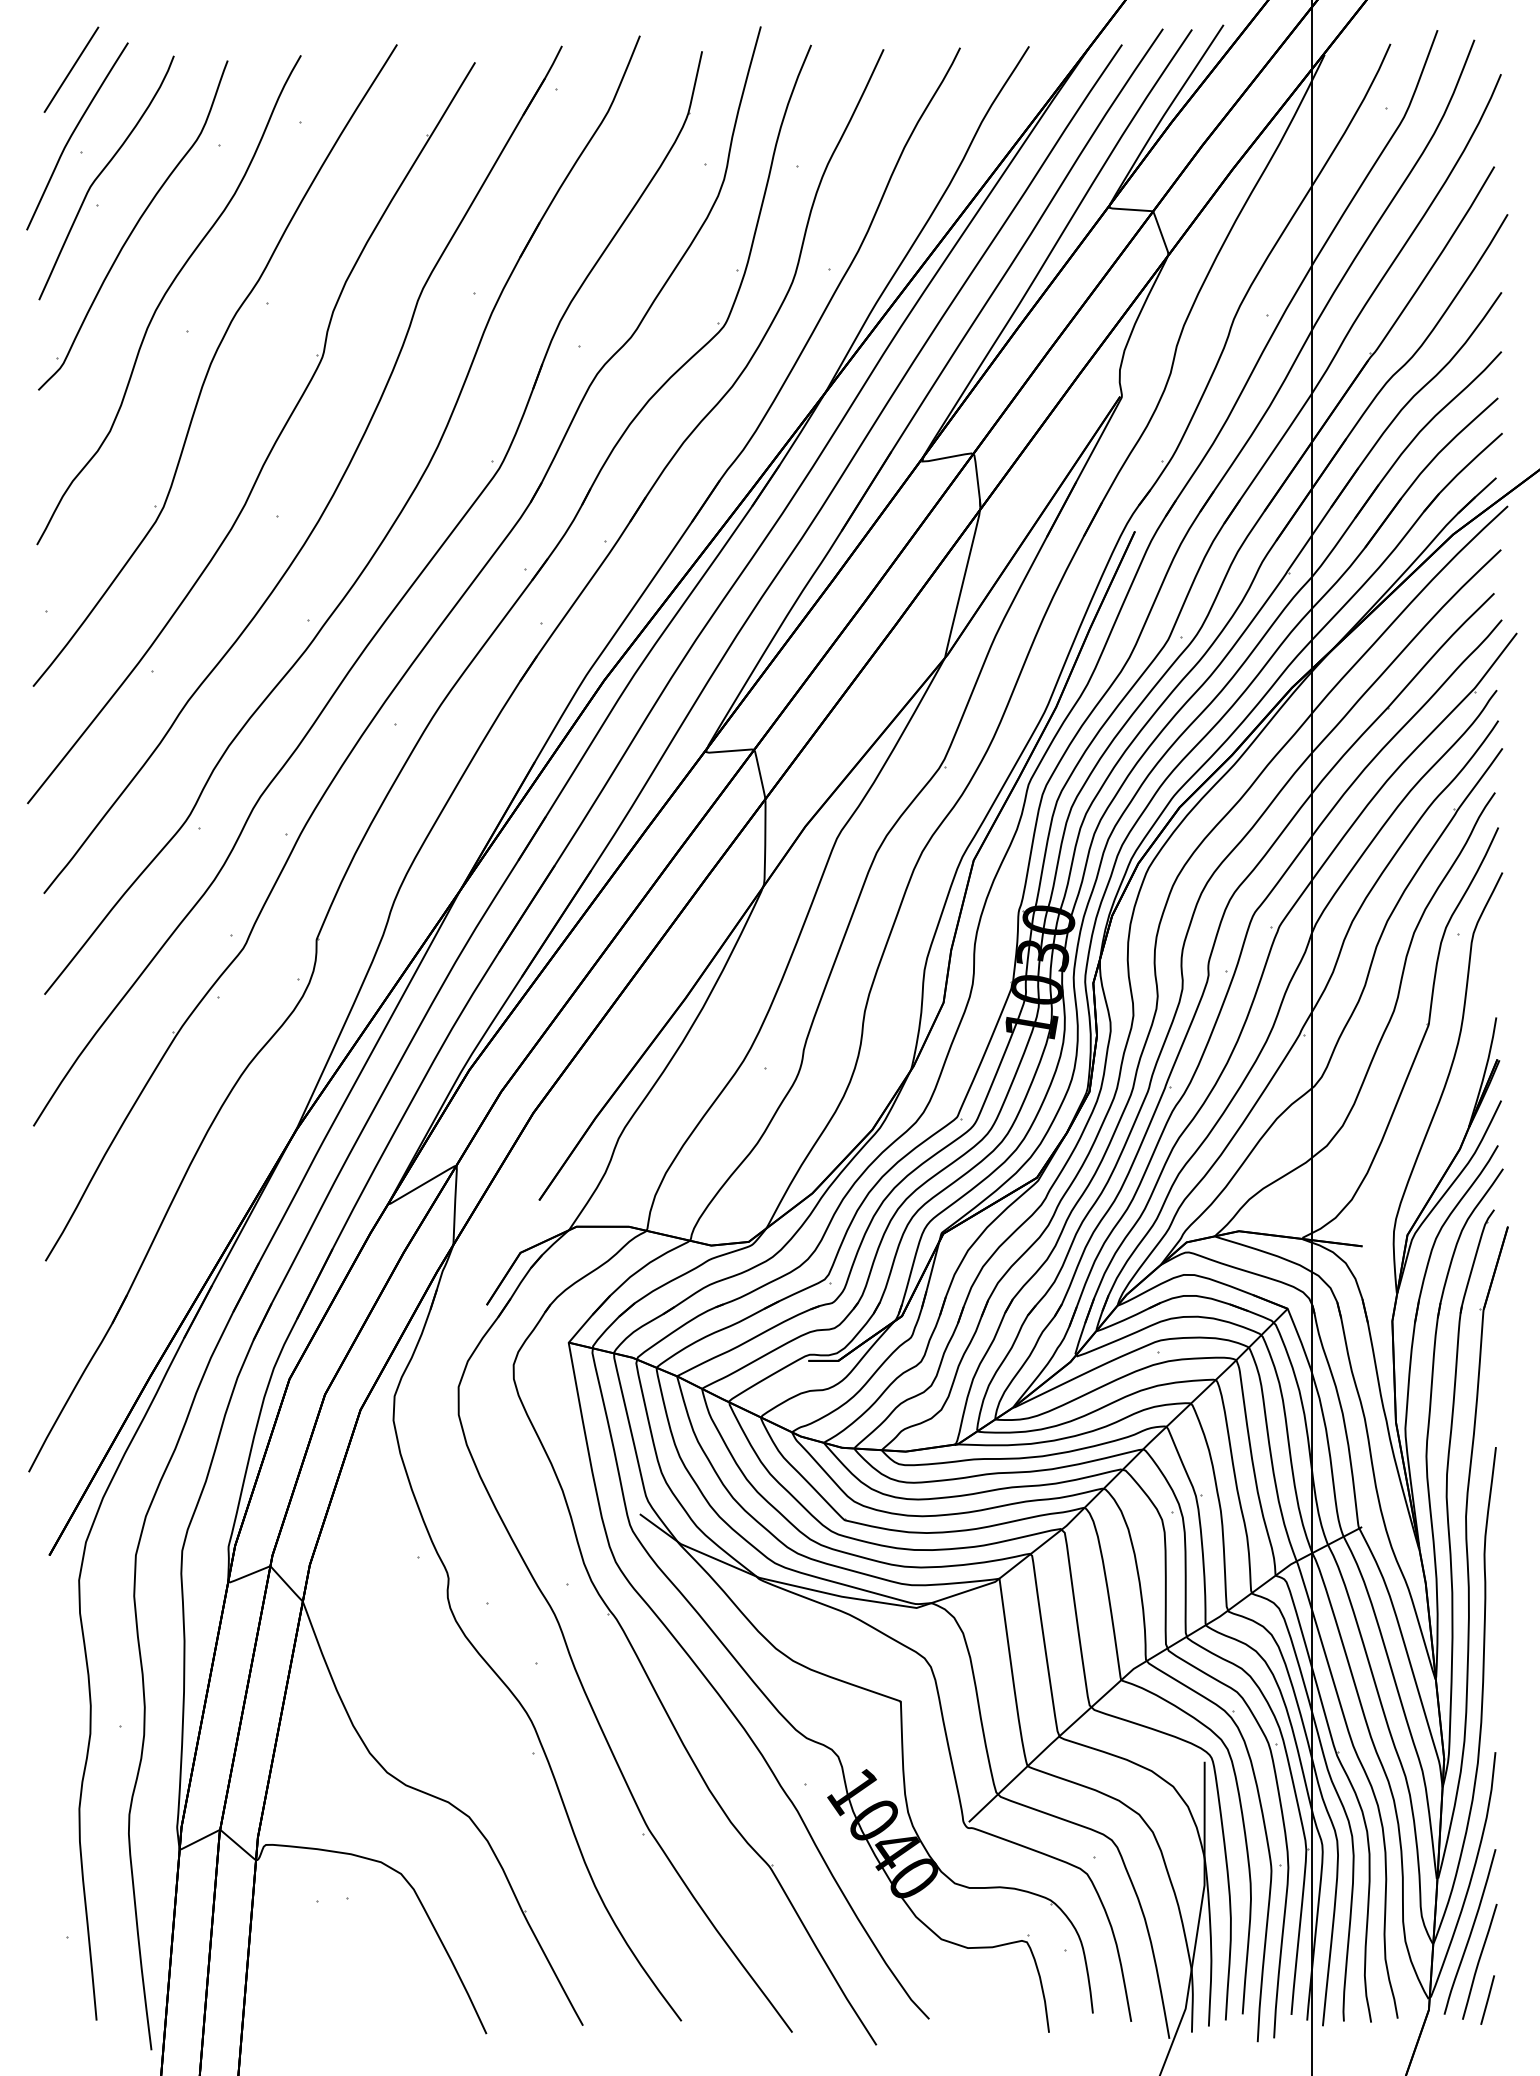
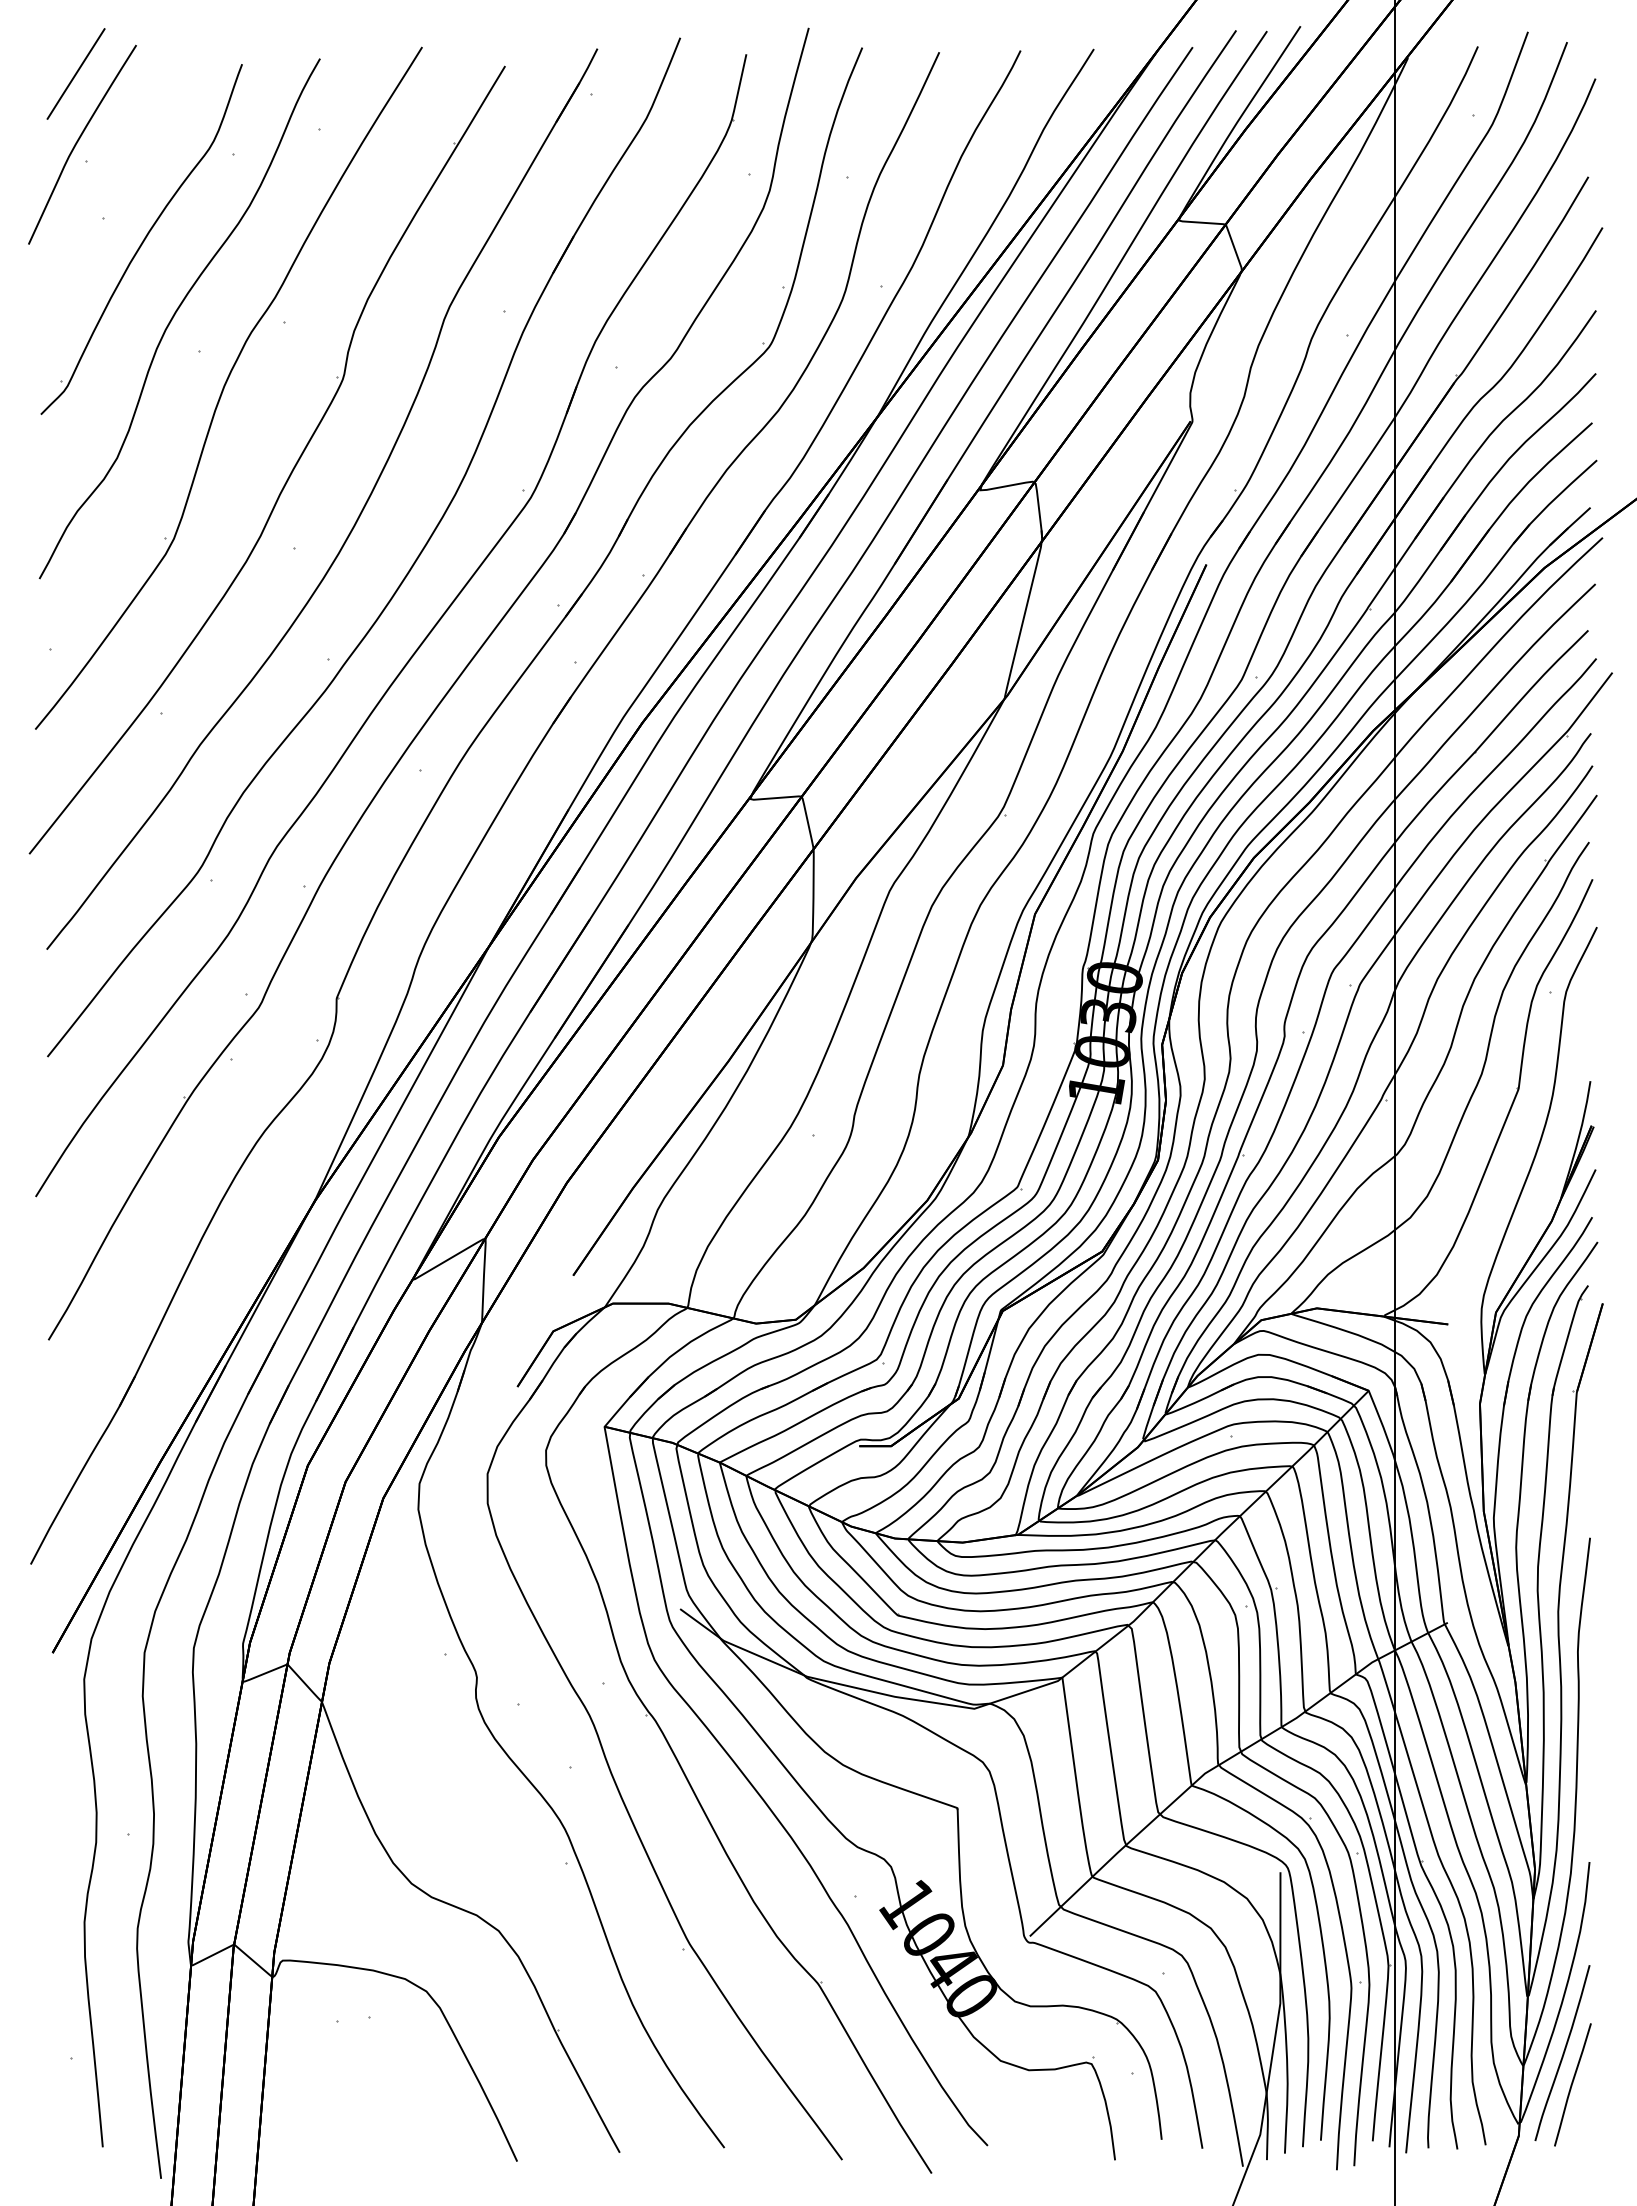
curve: (101, 174) -> (107, 185), removed
line: (1487, 2000) -> (1581, 2125), removed

